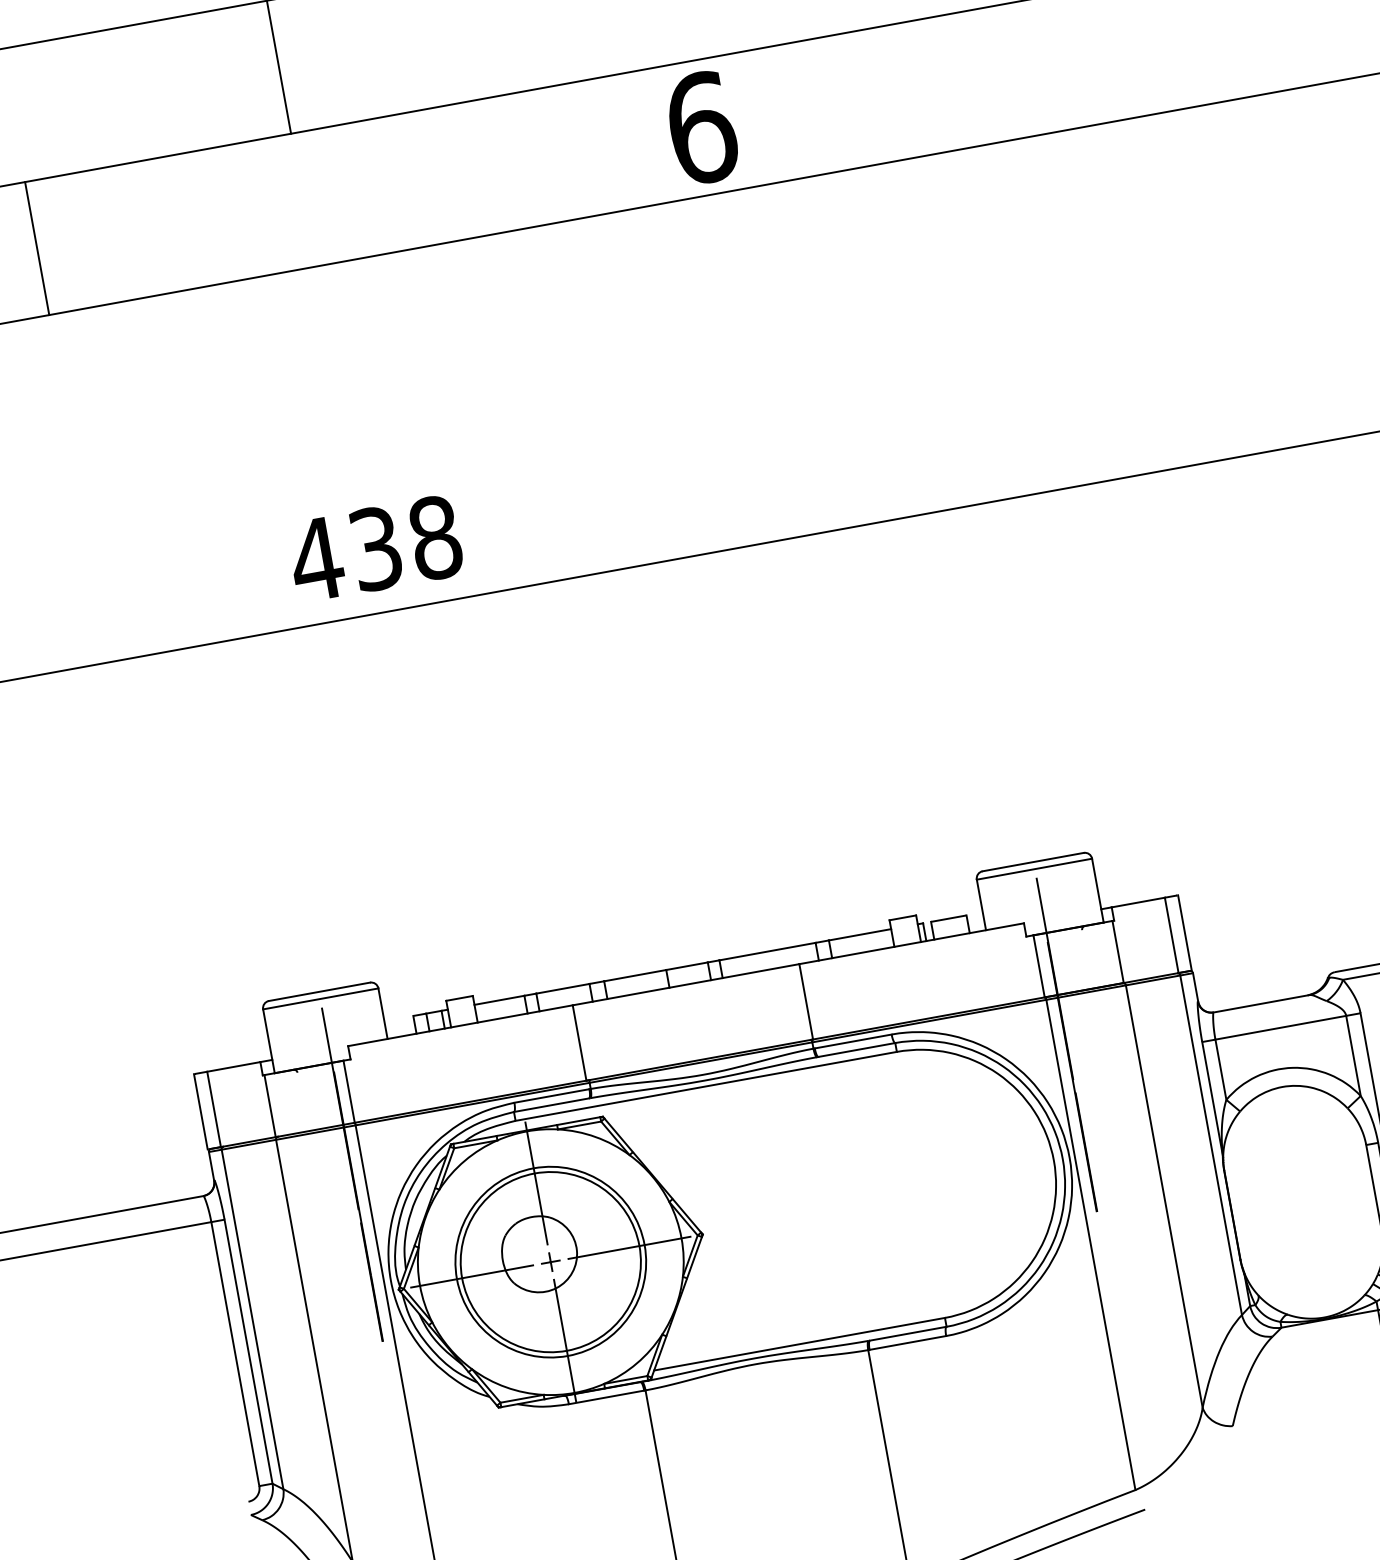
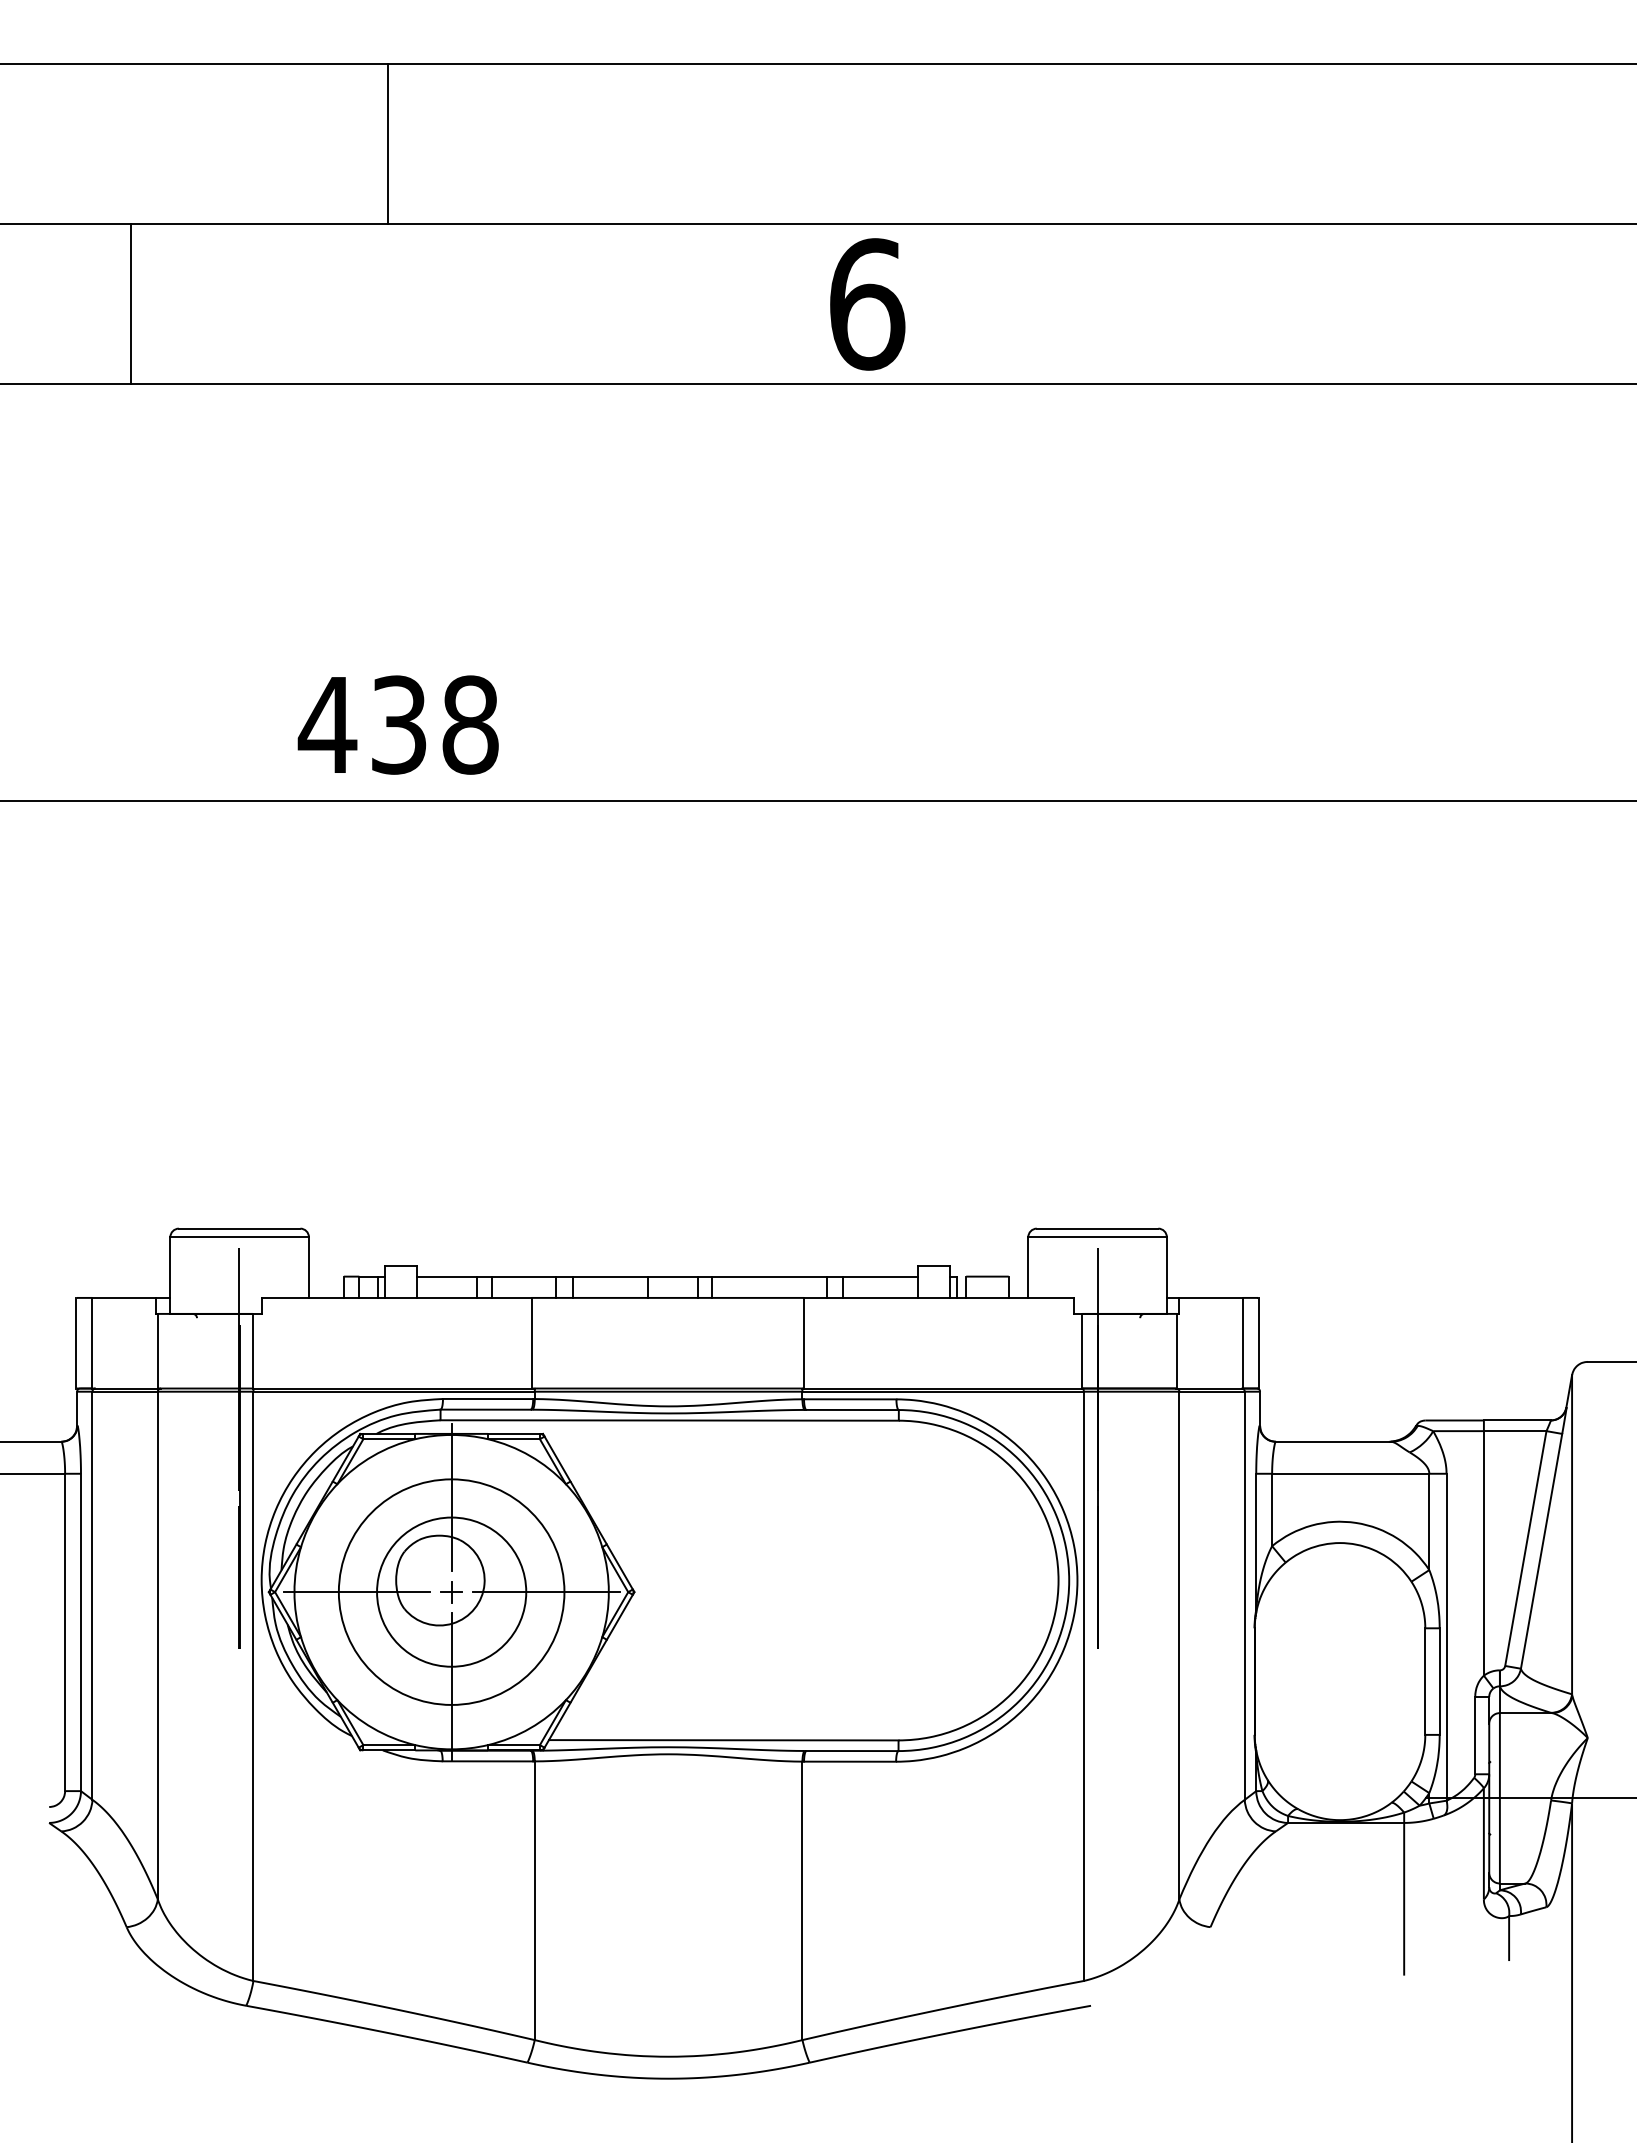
line: (37, 248) -> (131, 304), moved
circle: (550, 1261) -> (451, 1591), size x0.7

